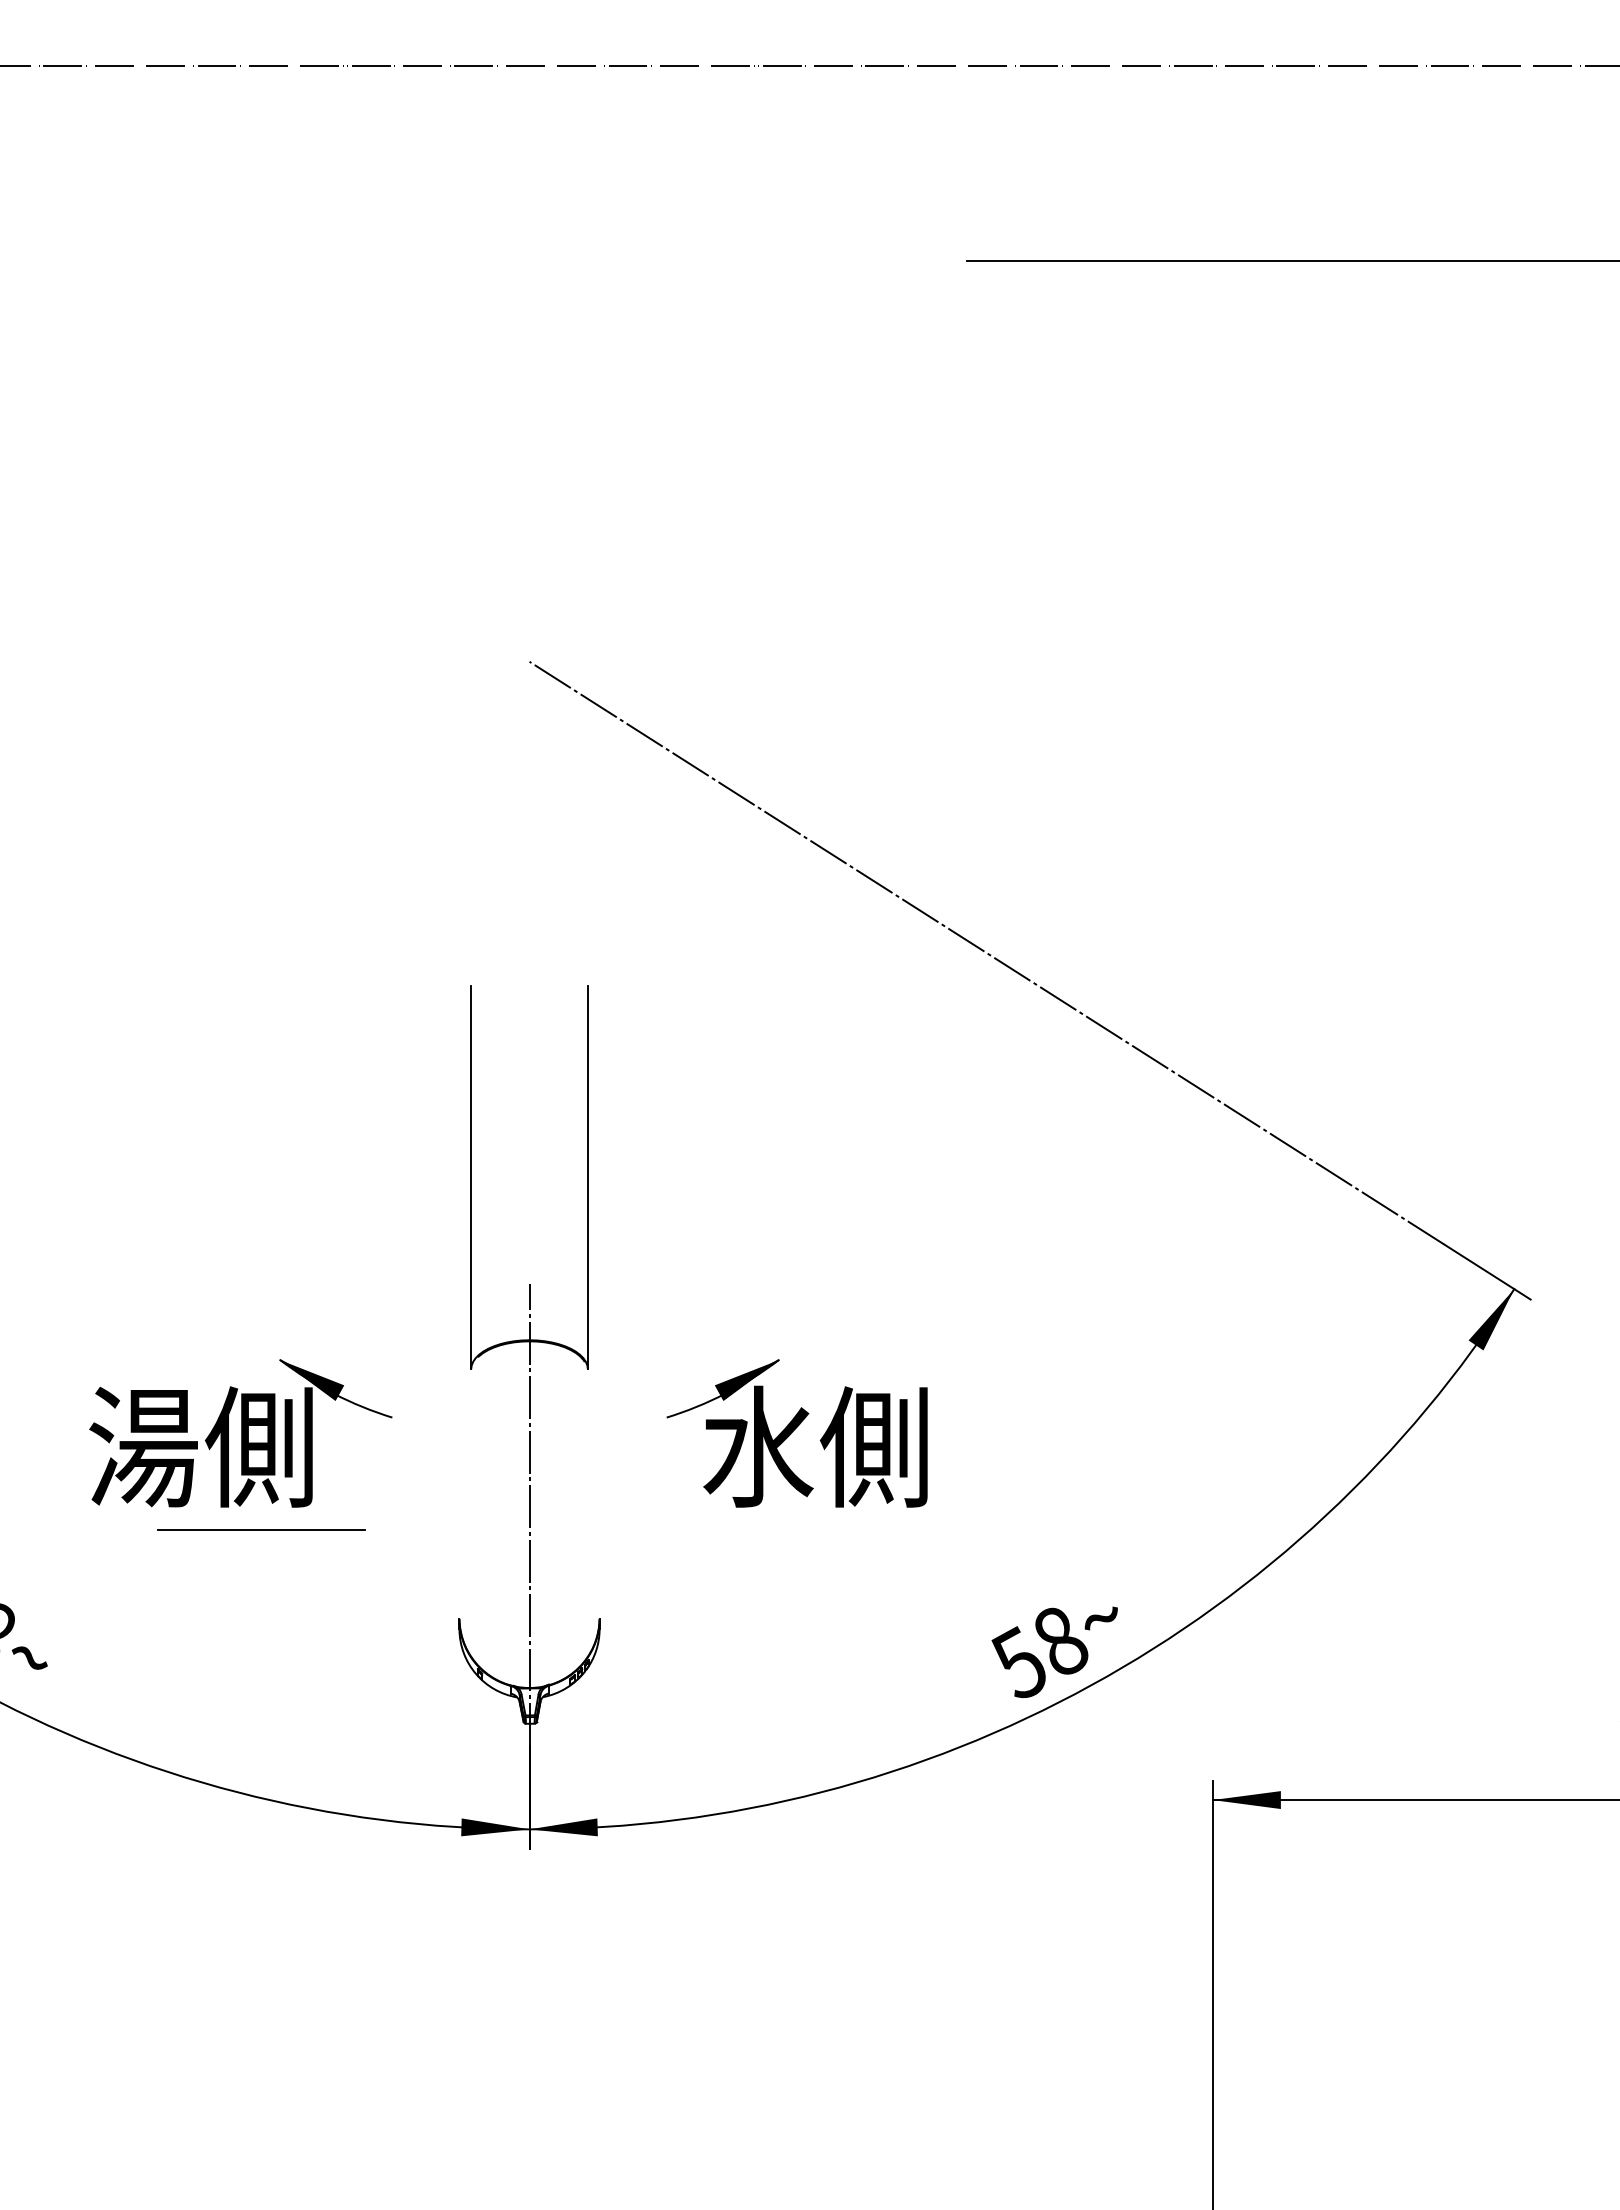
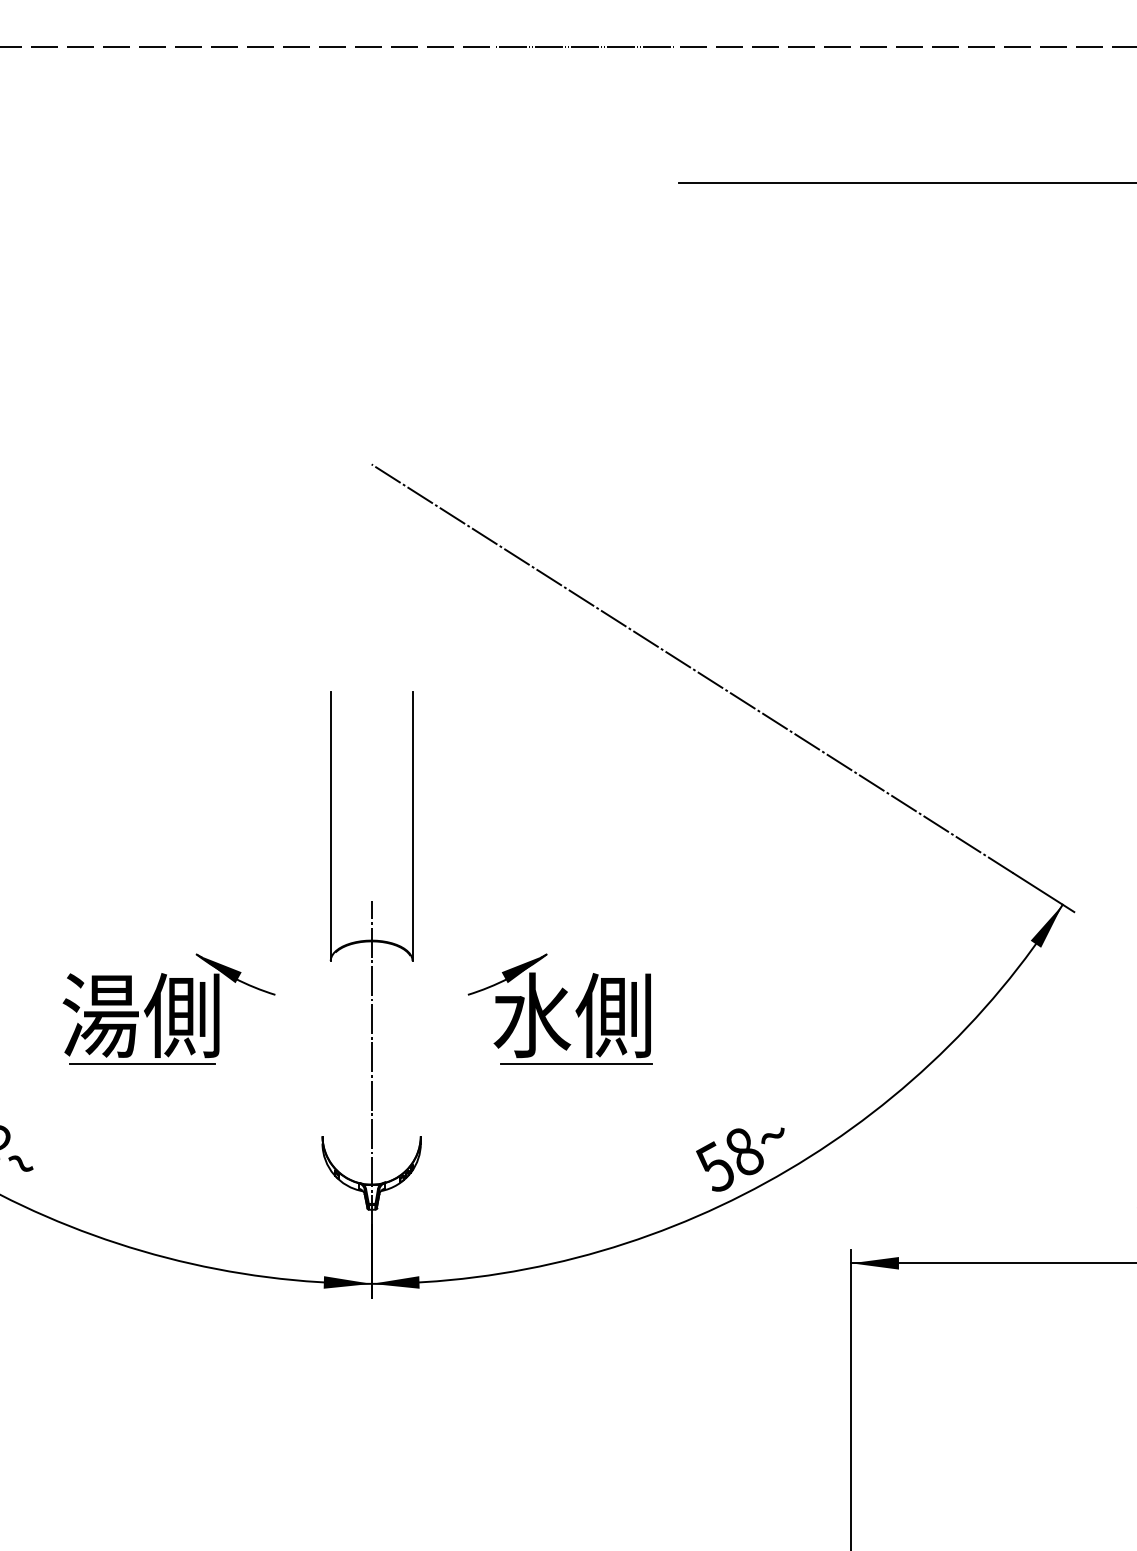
line: (820, 1515) -> (575, 1063), added
line: (261, 1529) -> (142, 1063), moved

